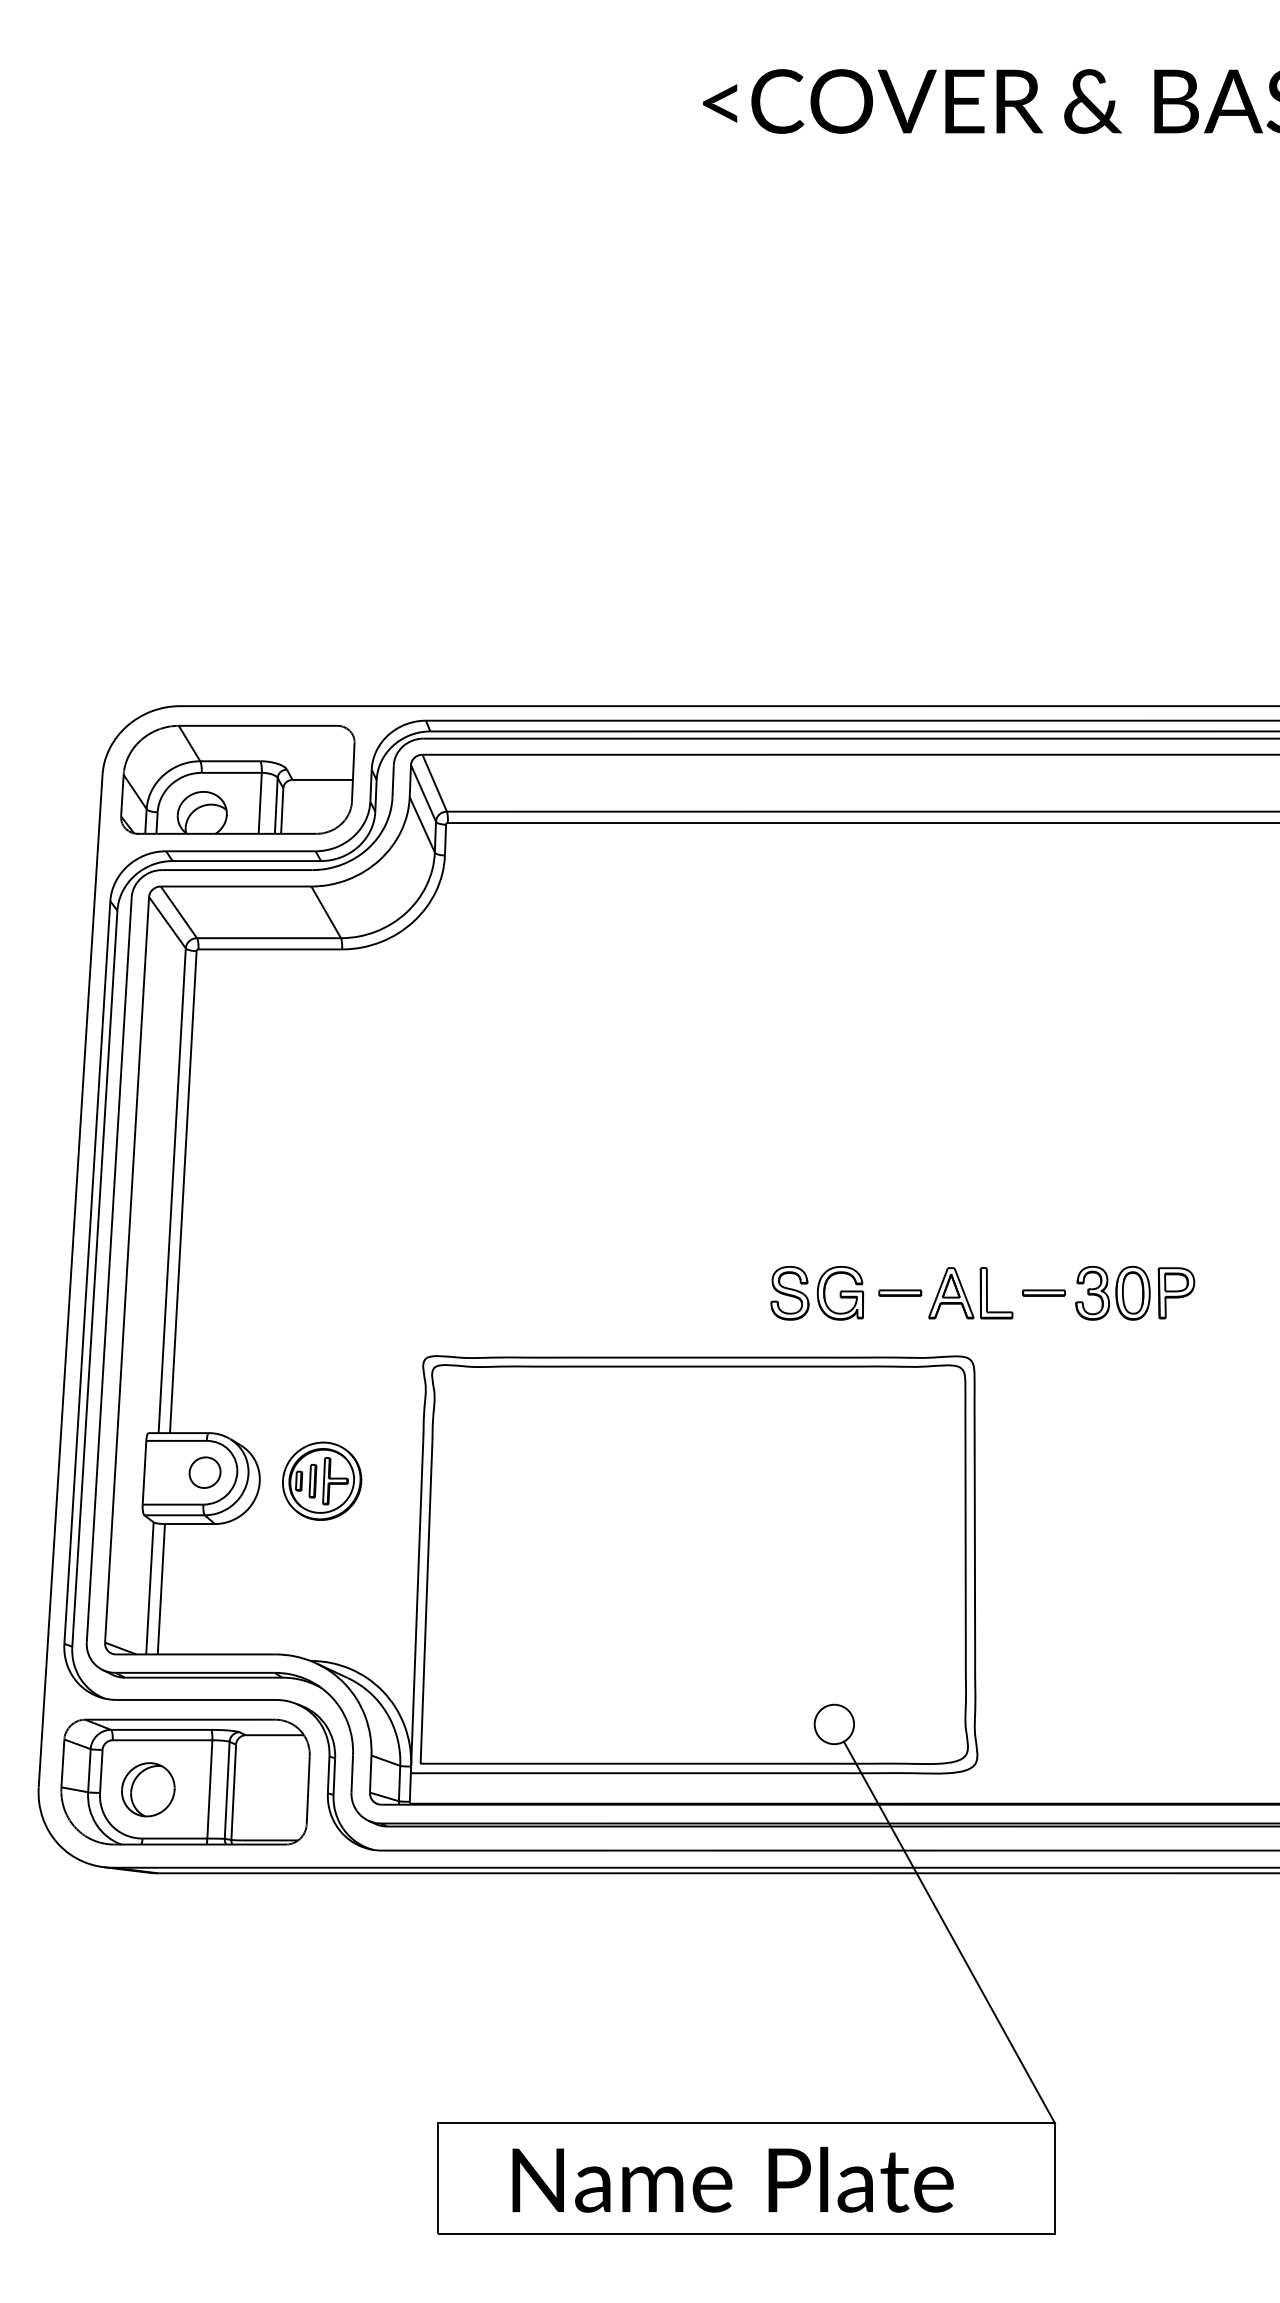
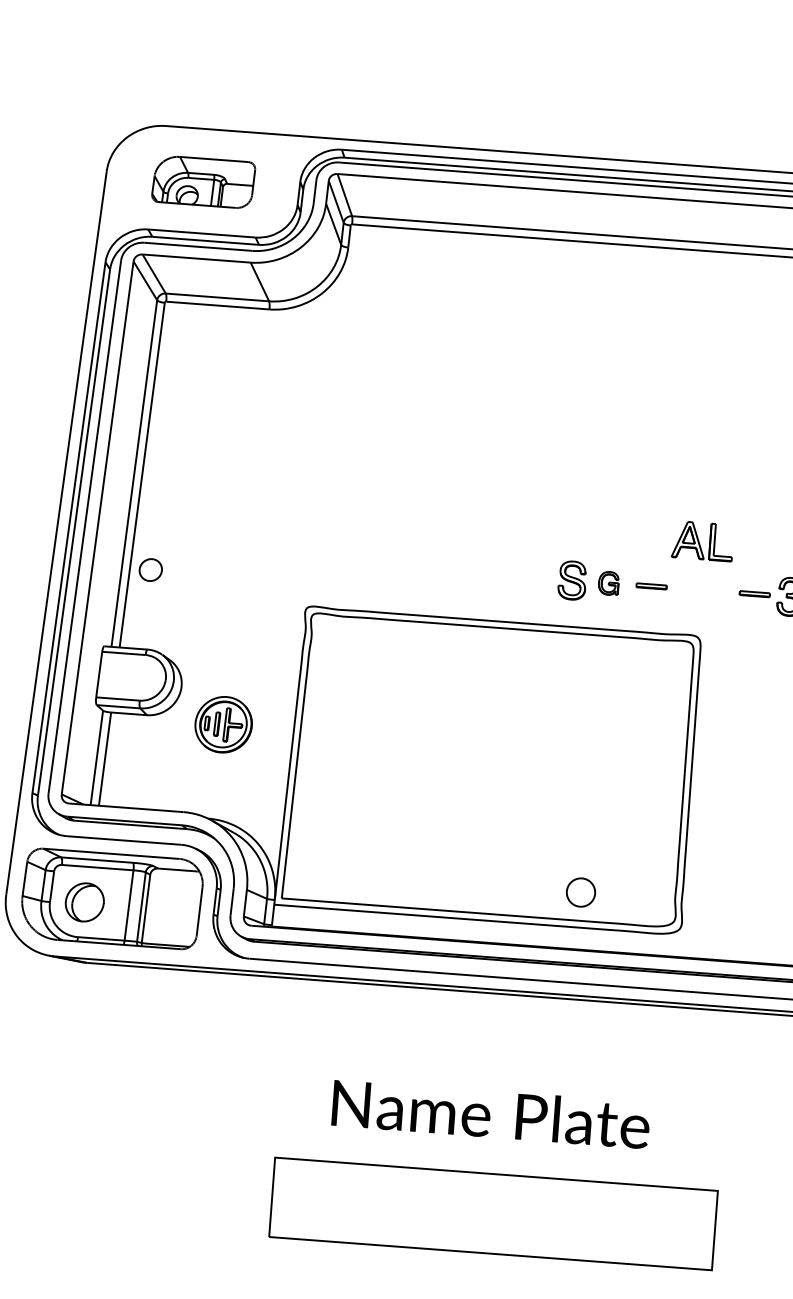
part: (237, 779) -> (203, 181), size x0.6
part: (840, 1293) -> (608, 583), size x0.6
part: (970, 1293) -> (702, 541), moved
part: (204, 1472) -> (150, 569), moved
part: (322, 1480) -> (224, 724), moved
line: (949, 1932) -> (652, 1048), removed
text: (732, 2179) -> (490, 1114), moved

